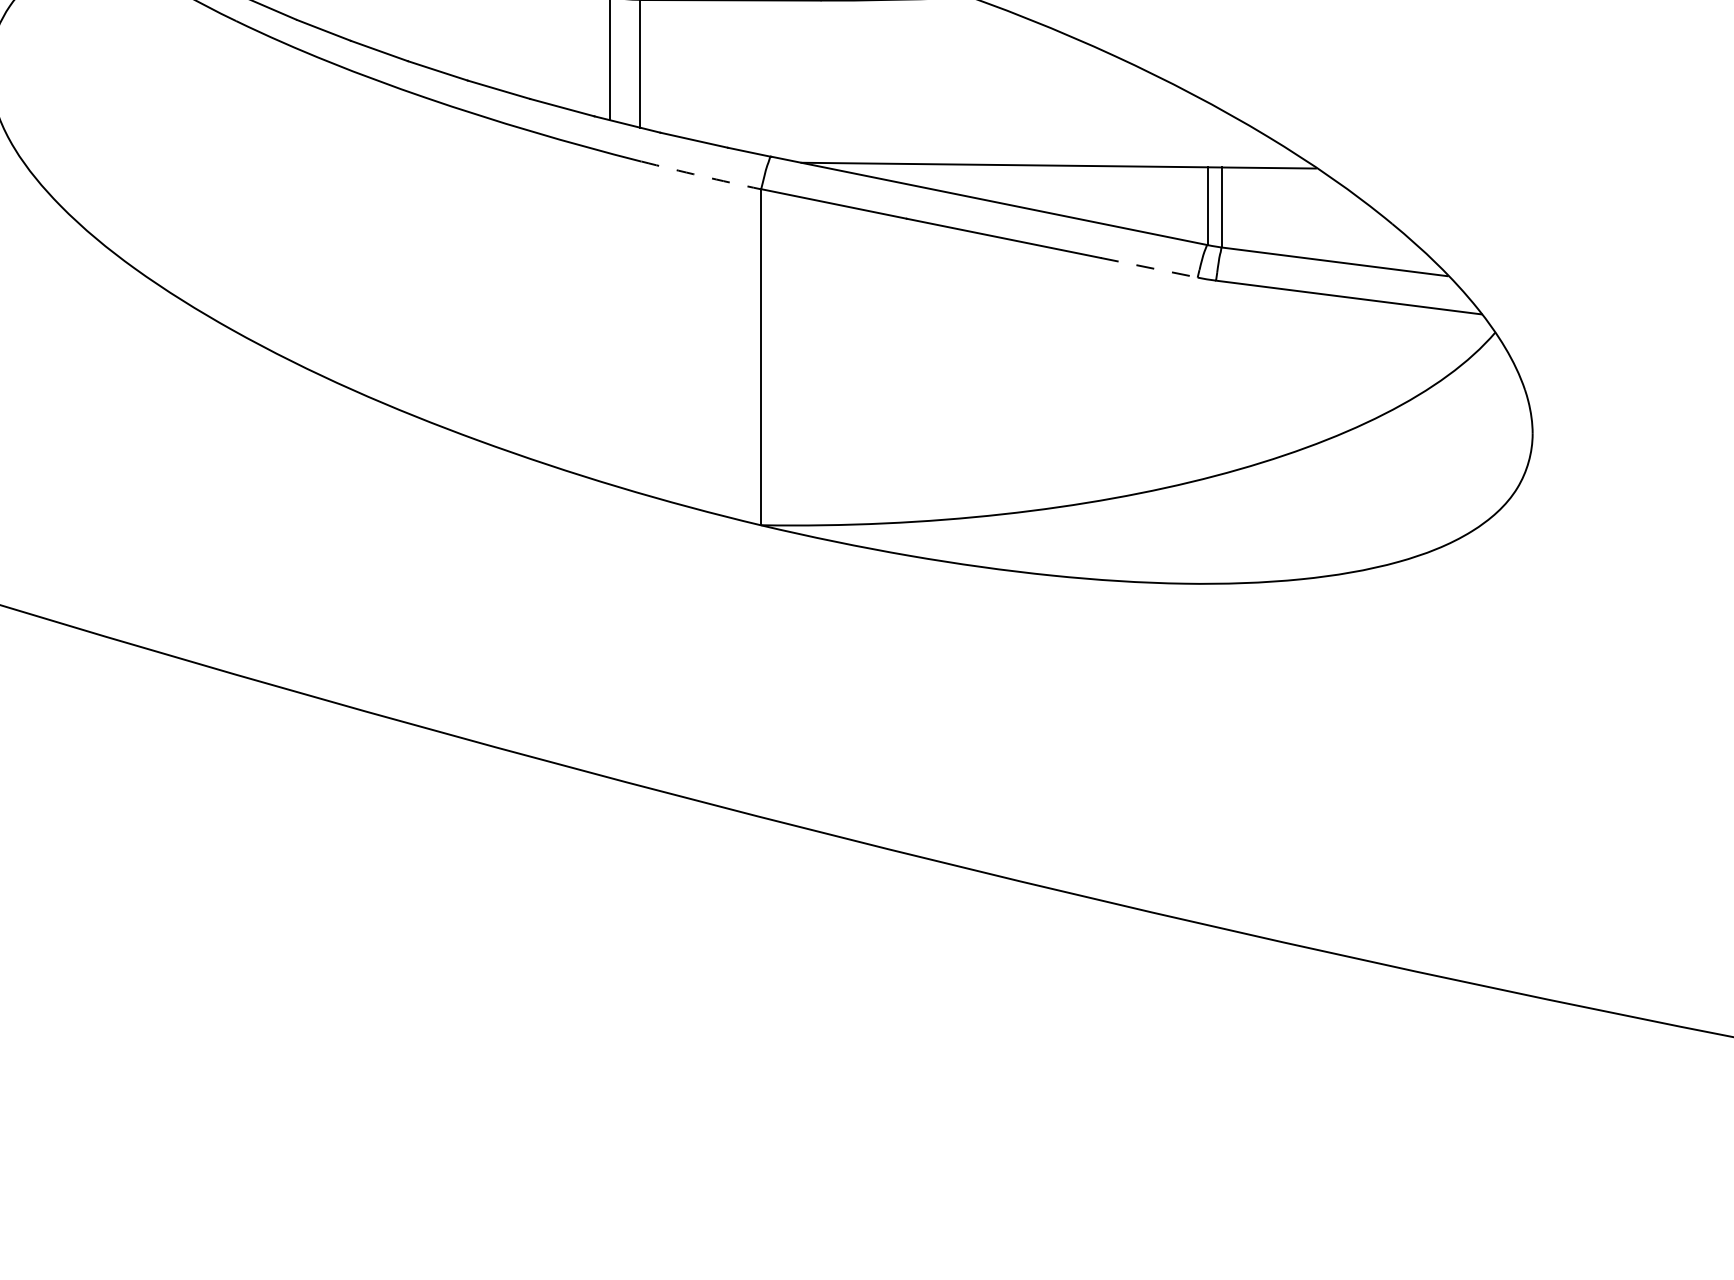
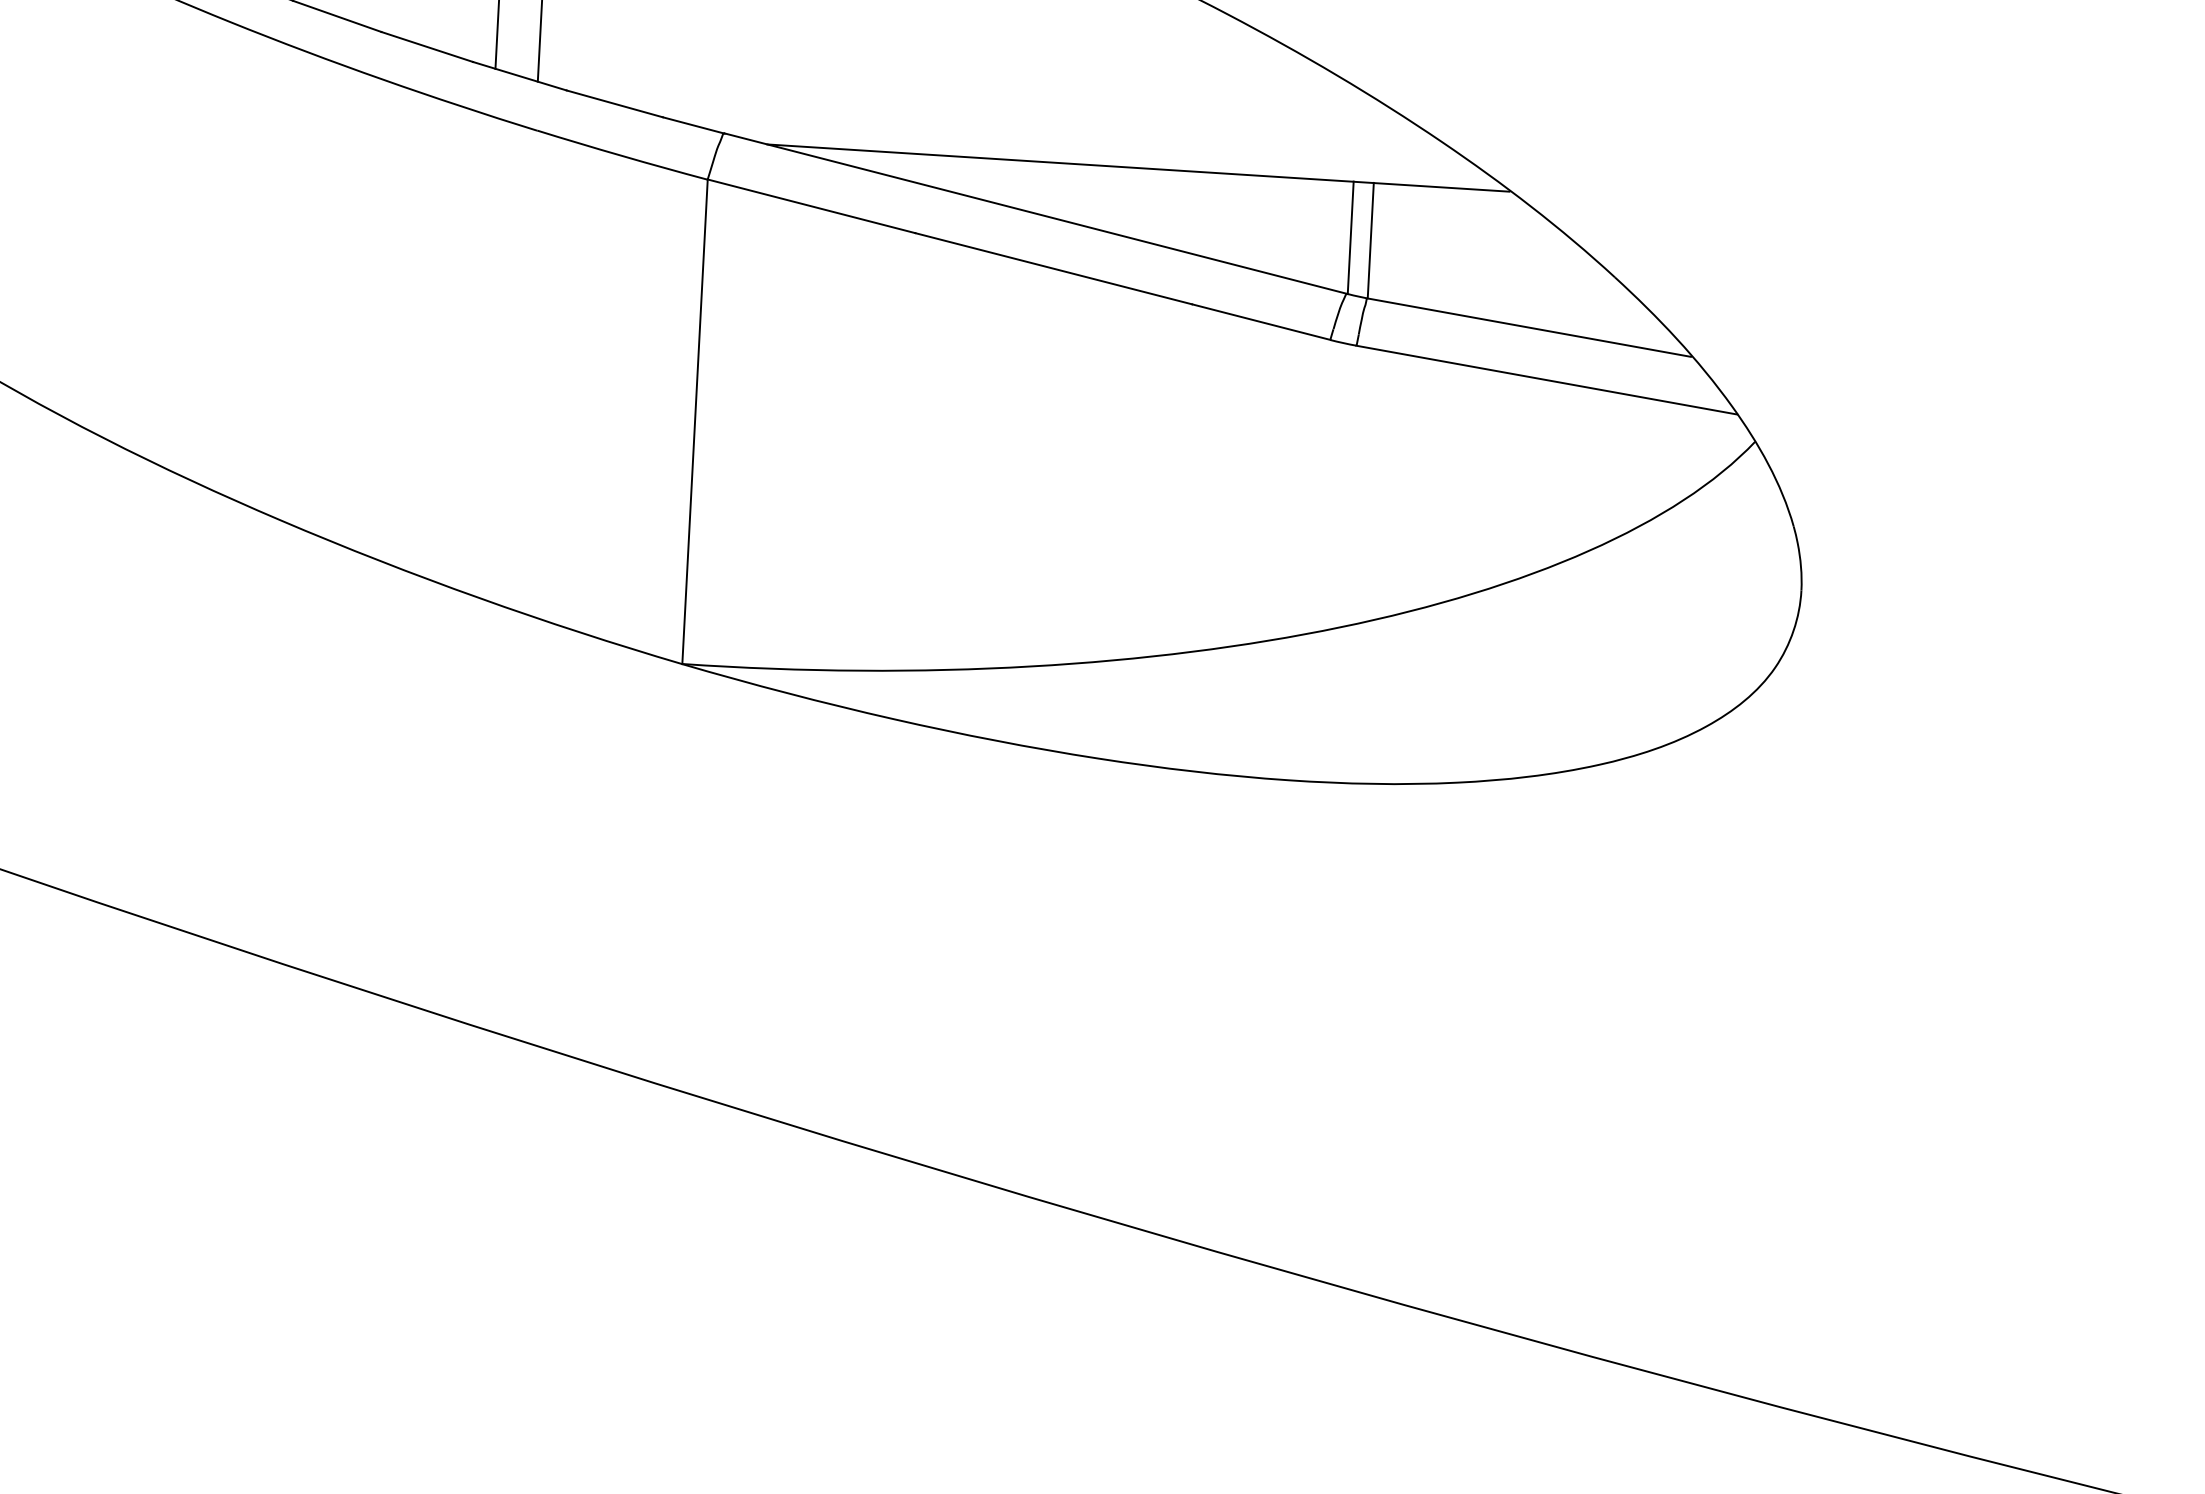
arc: (701, 176) -> (622, 156), dashed -> solid
line: (1149, 267) -> (1261, 321), dashed -> solid

